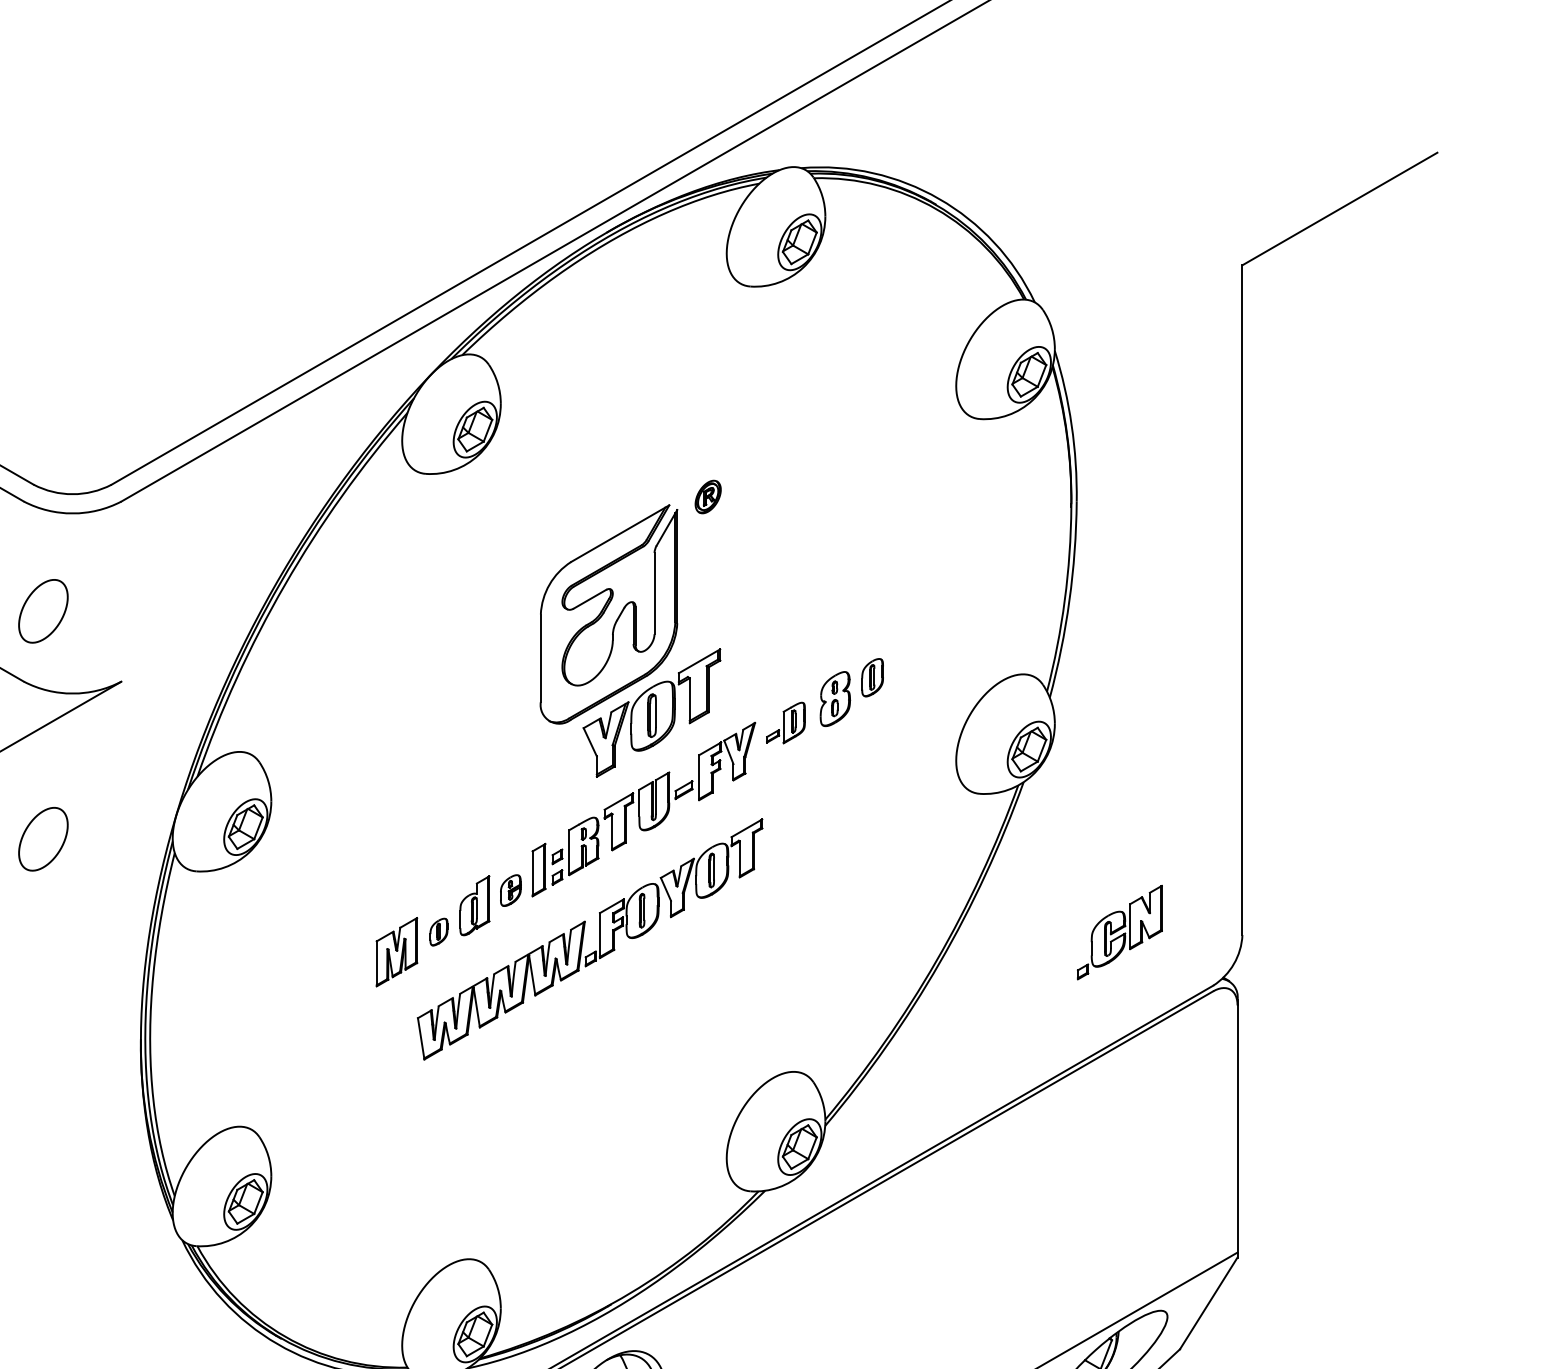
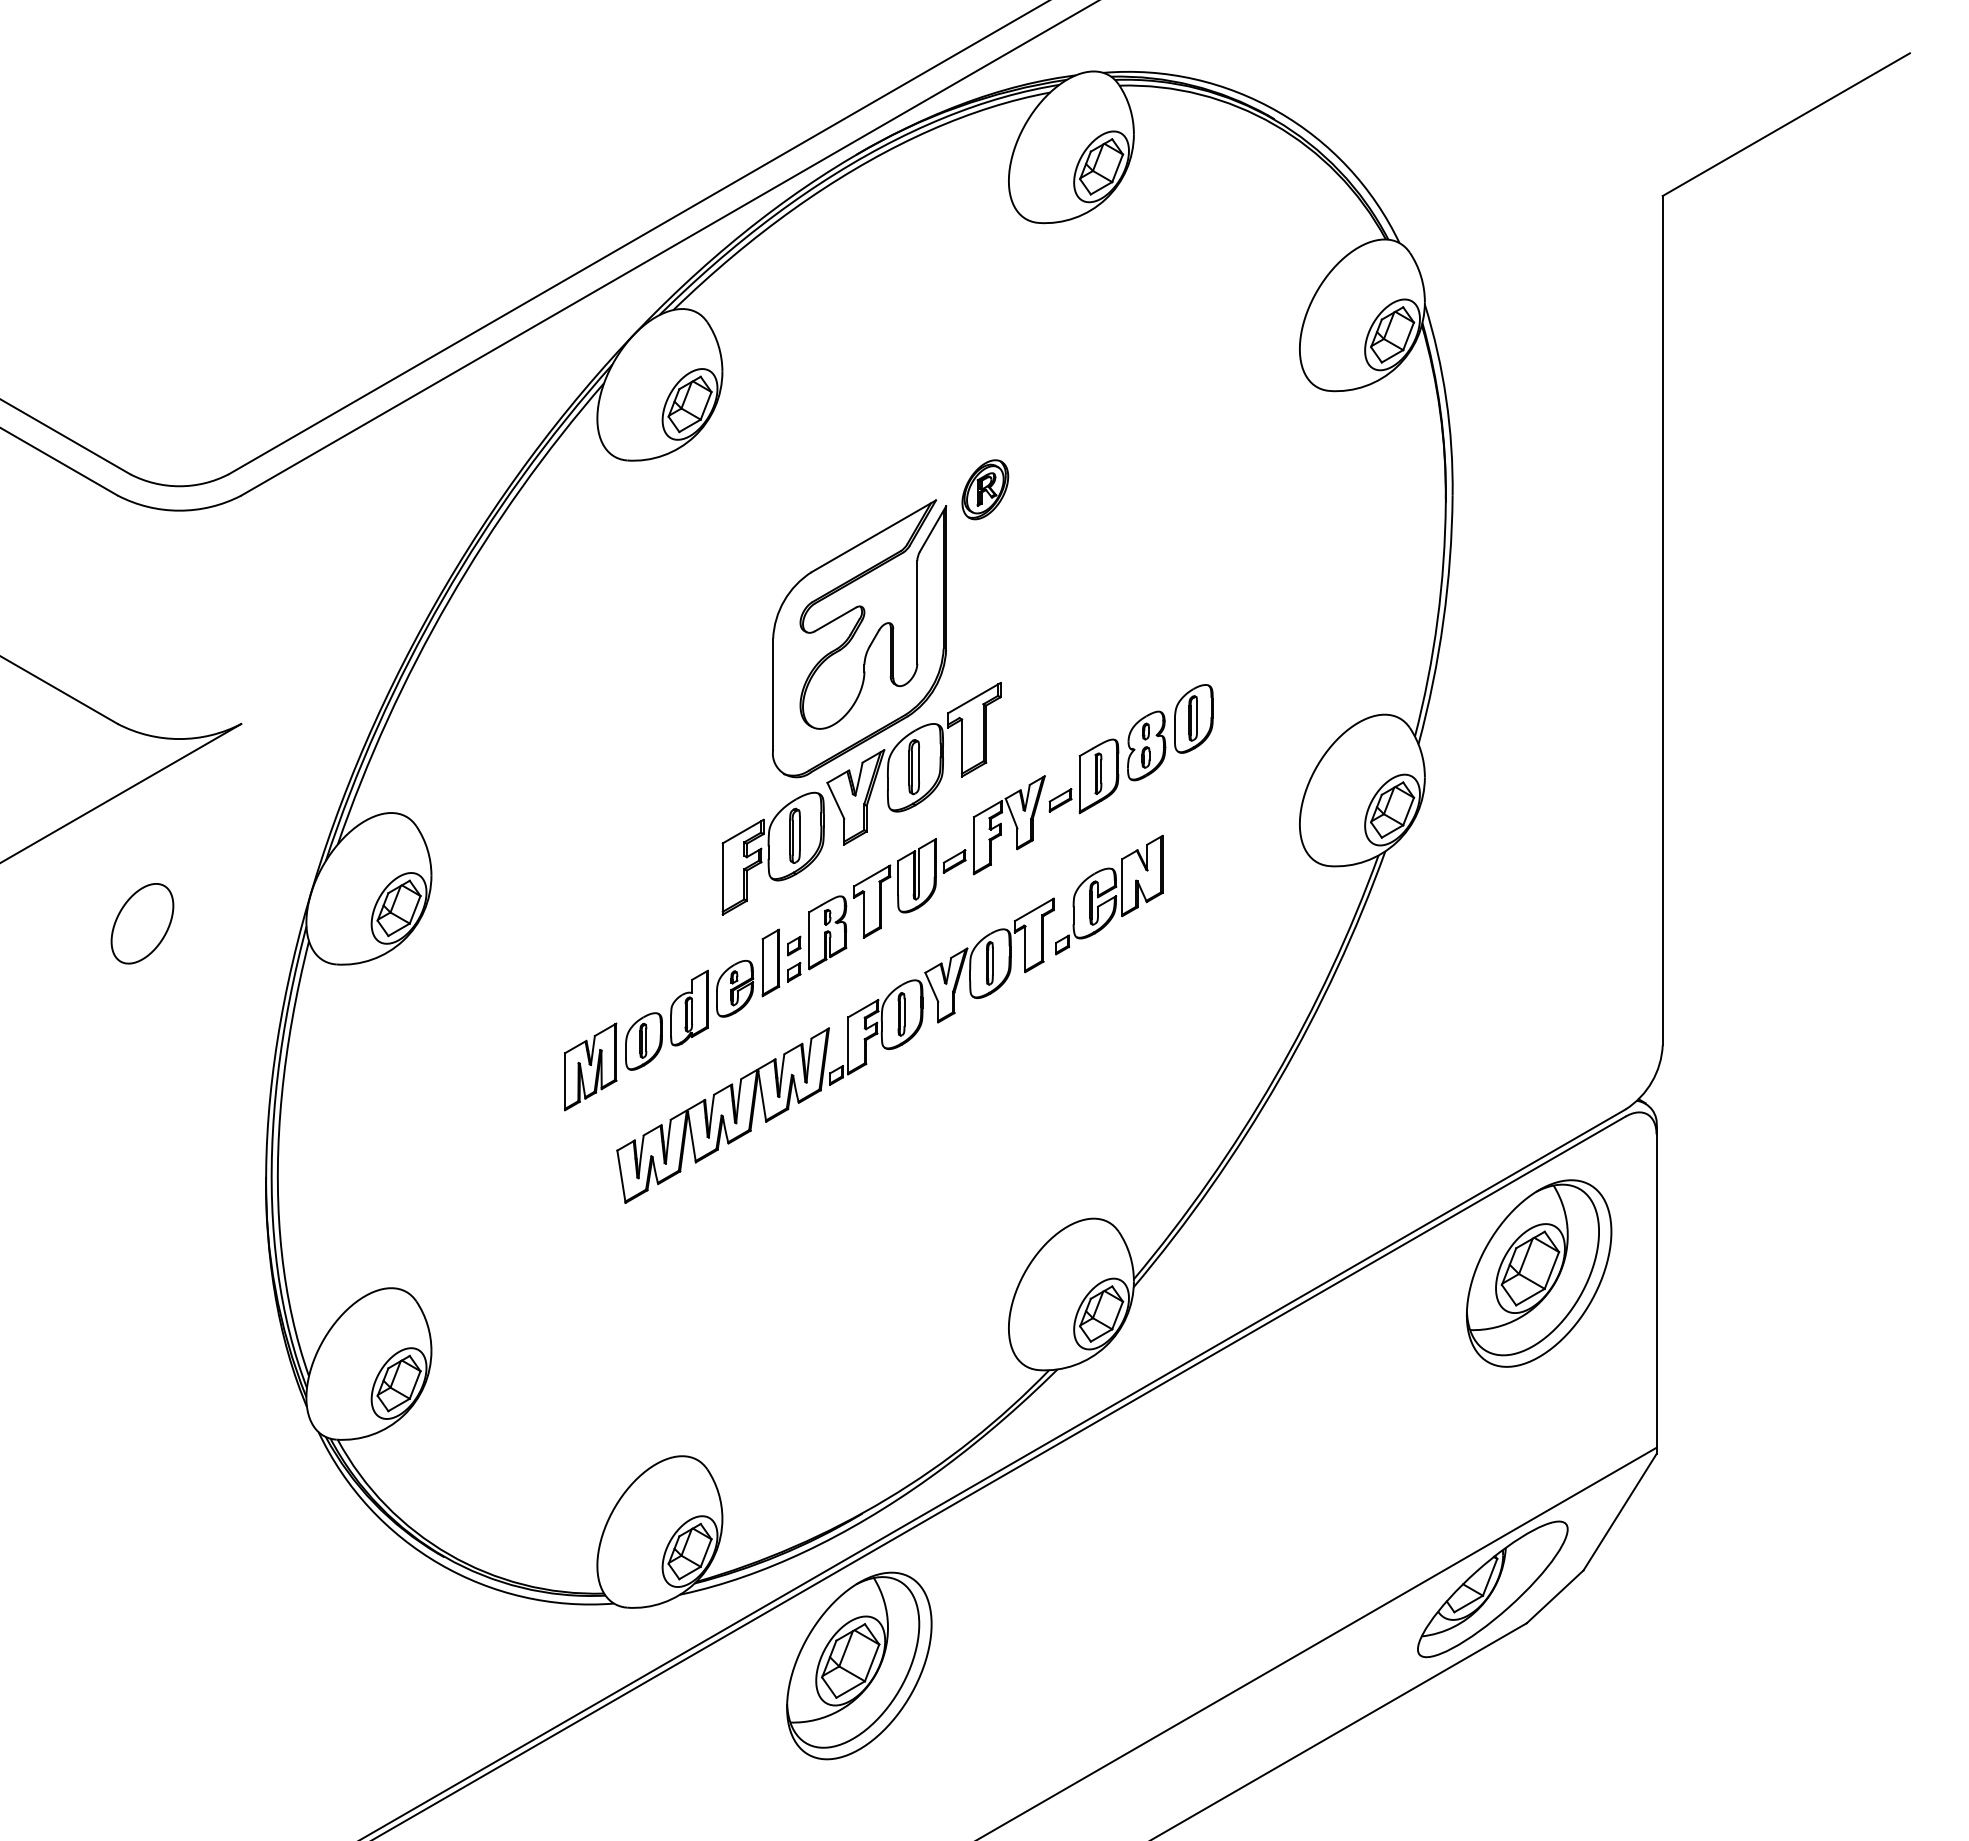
part: (708, 496) -> (985, 489), size x1.43
part: (43, 611) -> (142, 634), removed
part: (872, 677) -> (1193, 718), size x1.43
part: (785, 723) -> (1083, 776), size x1.43
part: (540, 783) -> (772, 853), added
part: (511, 890) -> (735, 988), size x1.43
part: (438, 932) -> (643, 1041), size x1.67
part: (1120, 932) -> (1109, 894), moved
part: (1145, 1115) -> (1539, 1273), added

